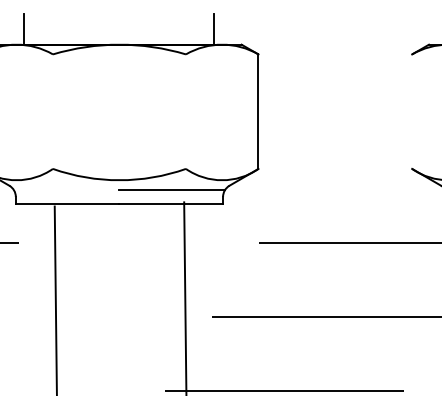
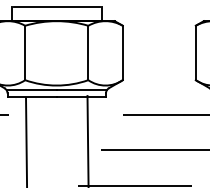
line: (118, 13) -> (56, 6), added
line: (53, 110) -> (25, 52), added
line: (186, 110) -> (88, 52), added
line: (411, 110) -> (195, 52), added
line: (66, 190) -> (31, 90), added

